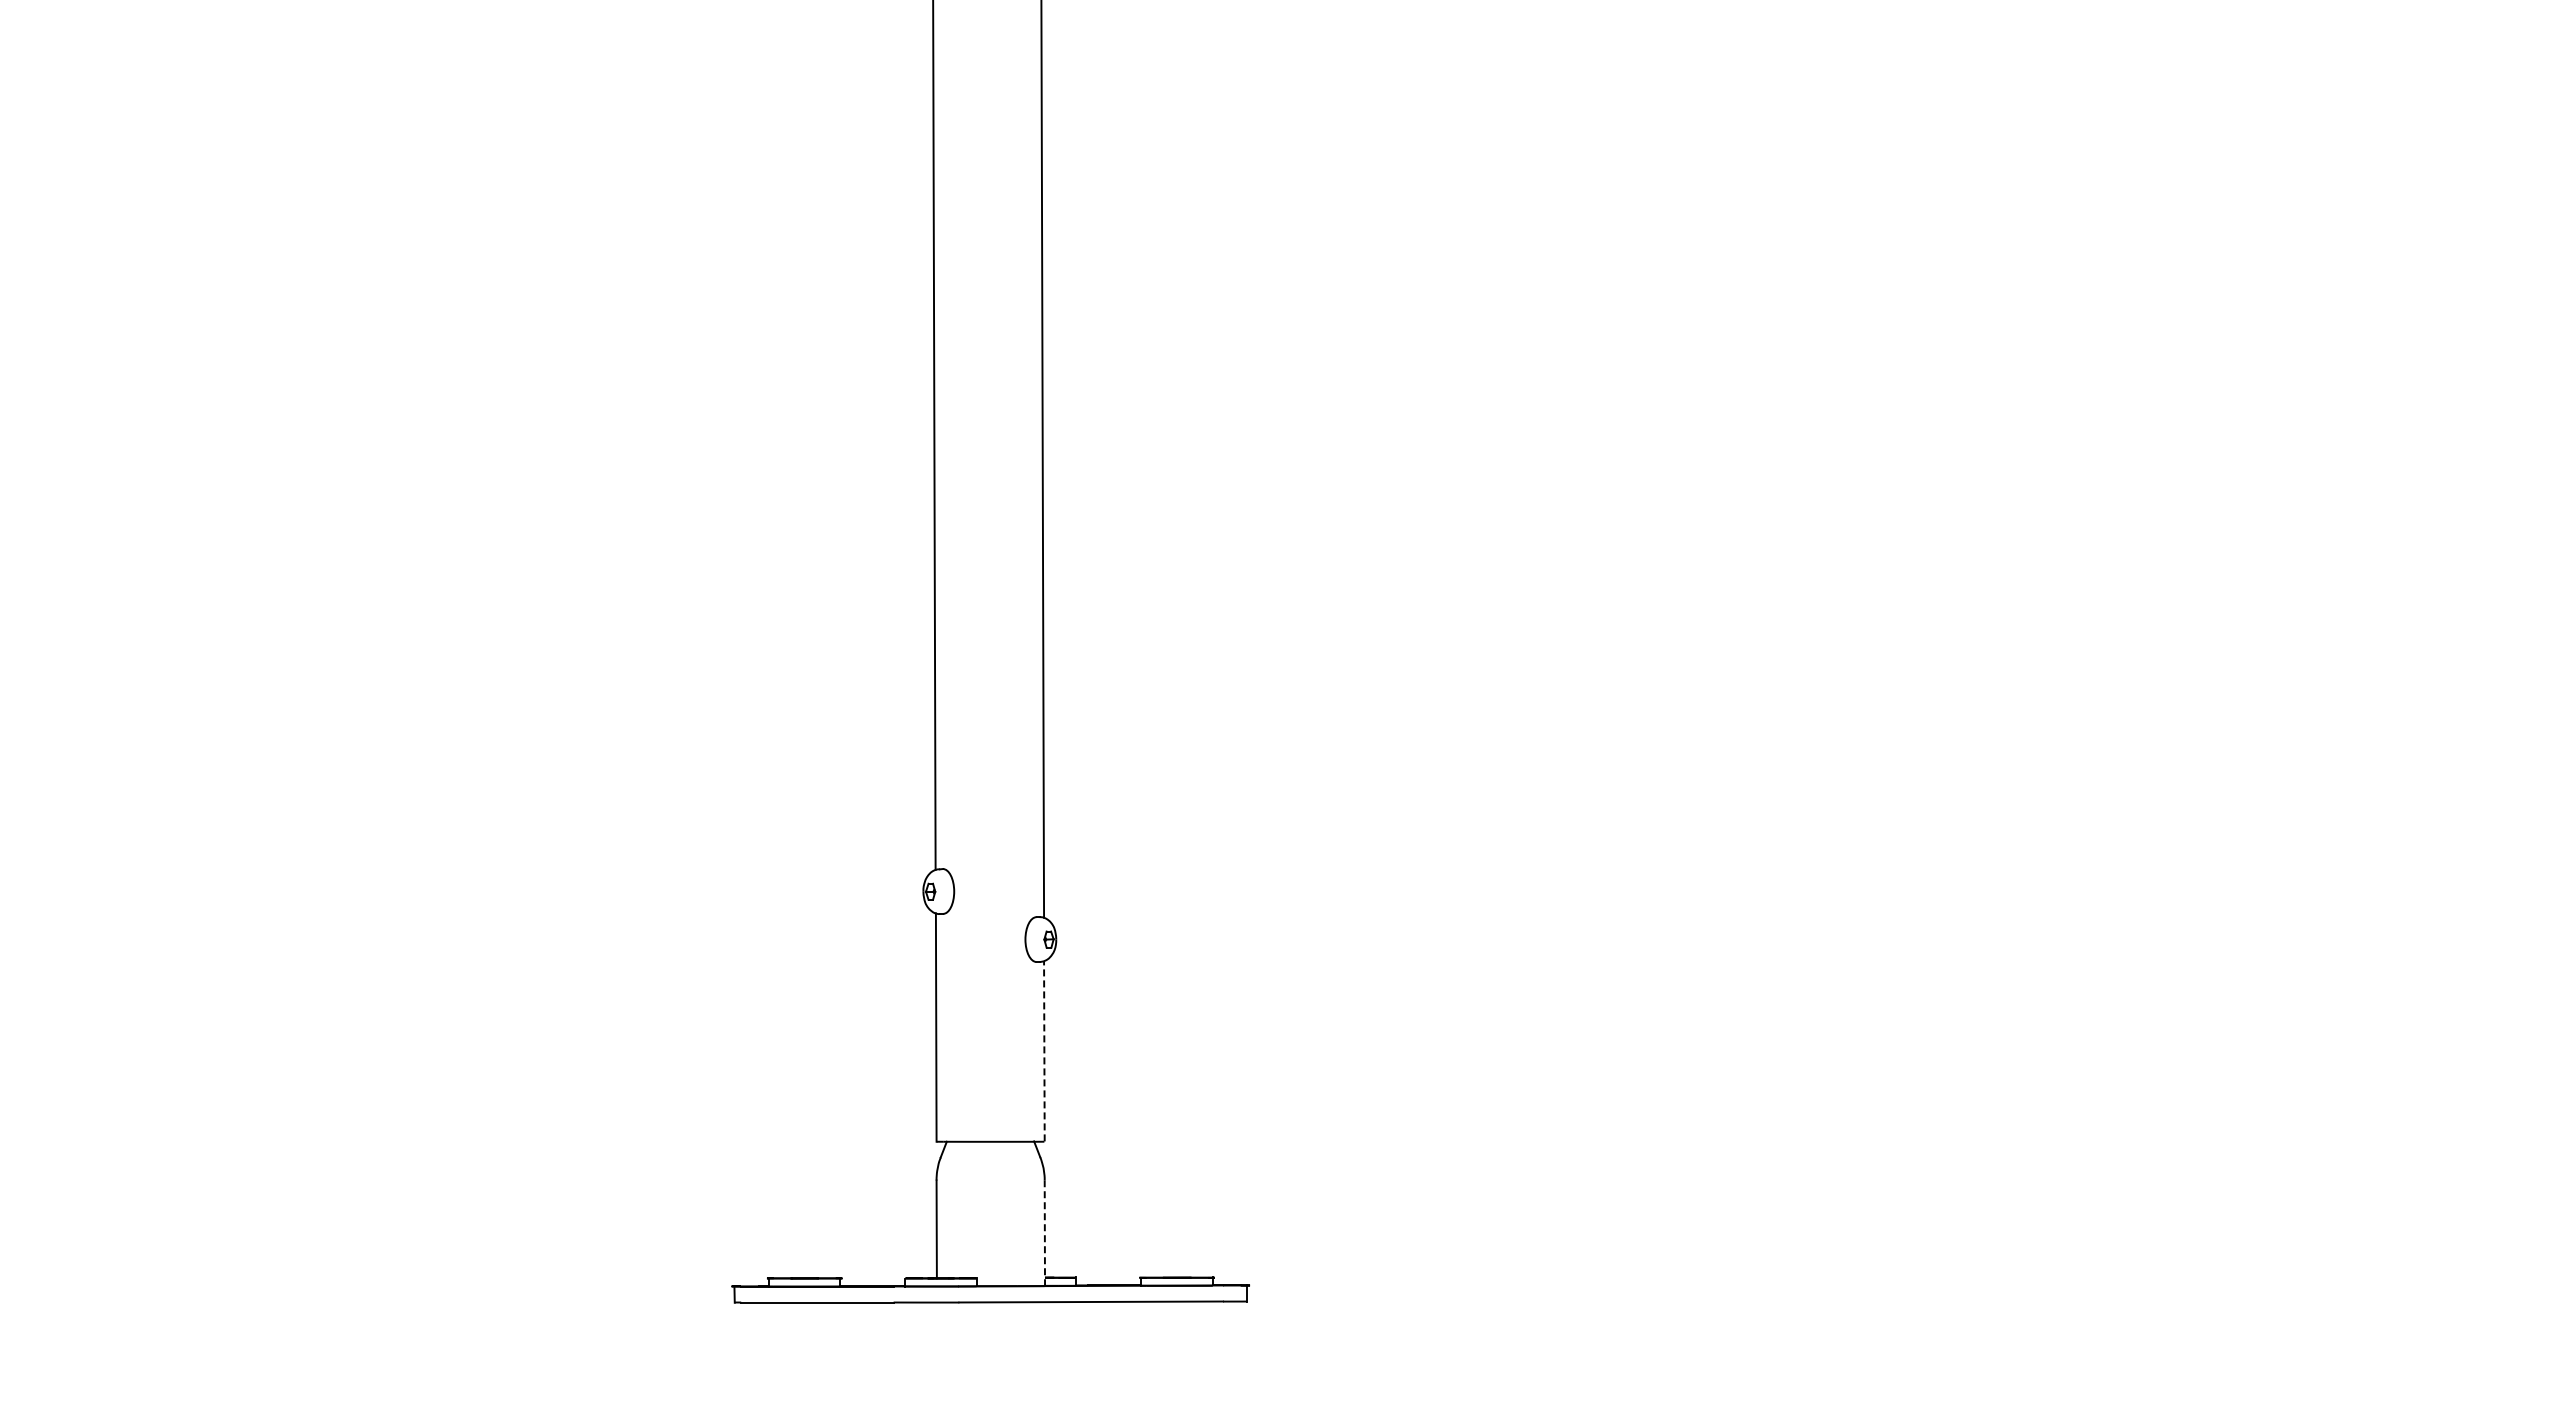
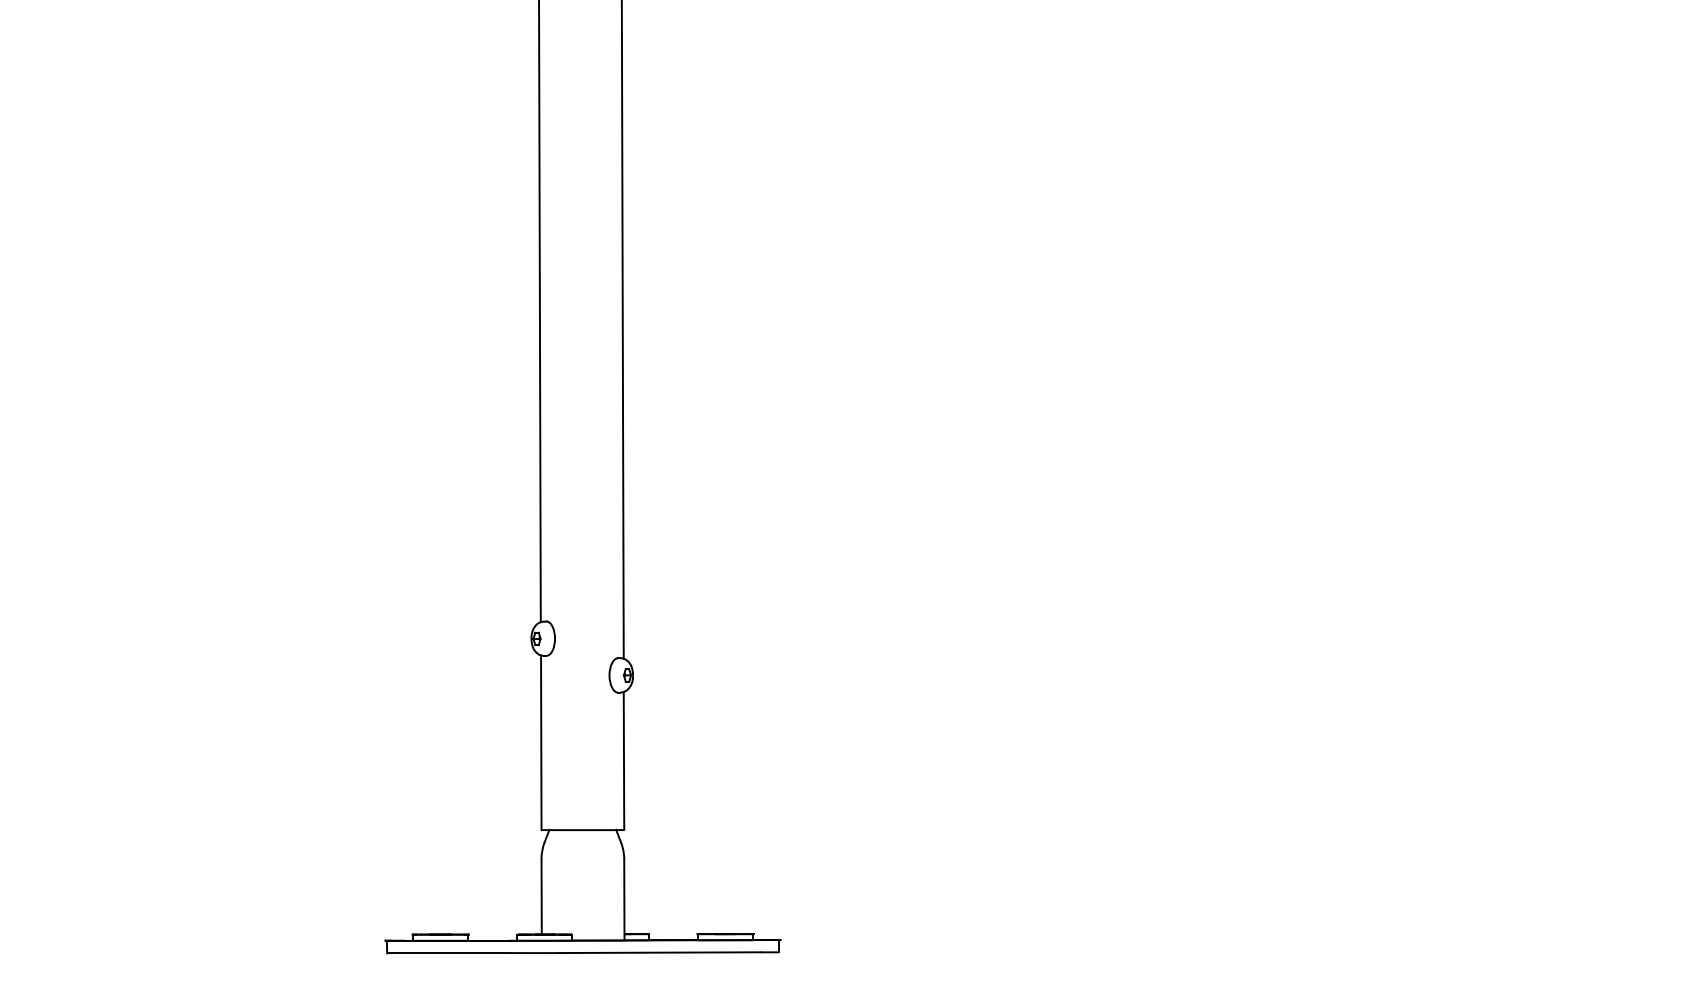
line: (1044, 1050) -> (624, 760), dashed -> solid
line: (1044, 1233) -> (624, 900), dashed -> solid

